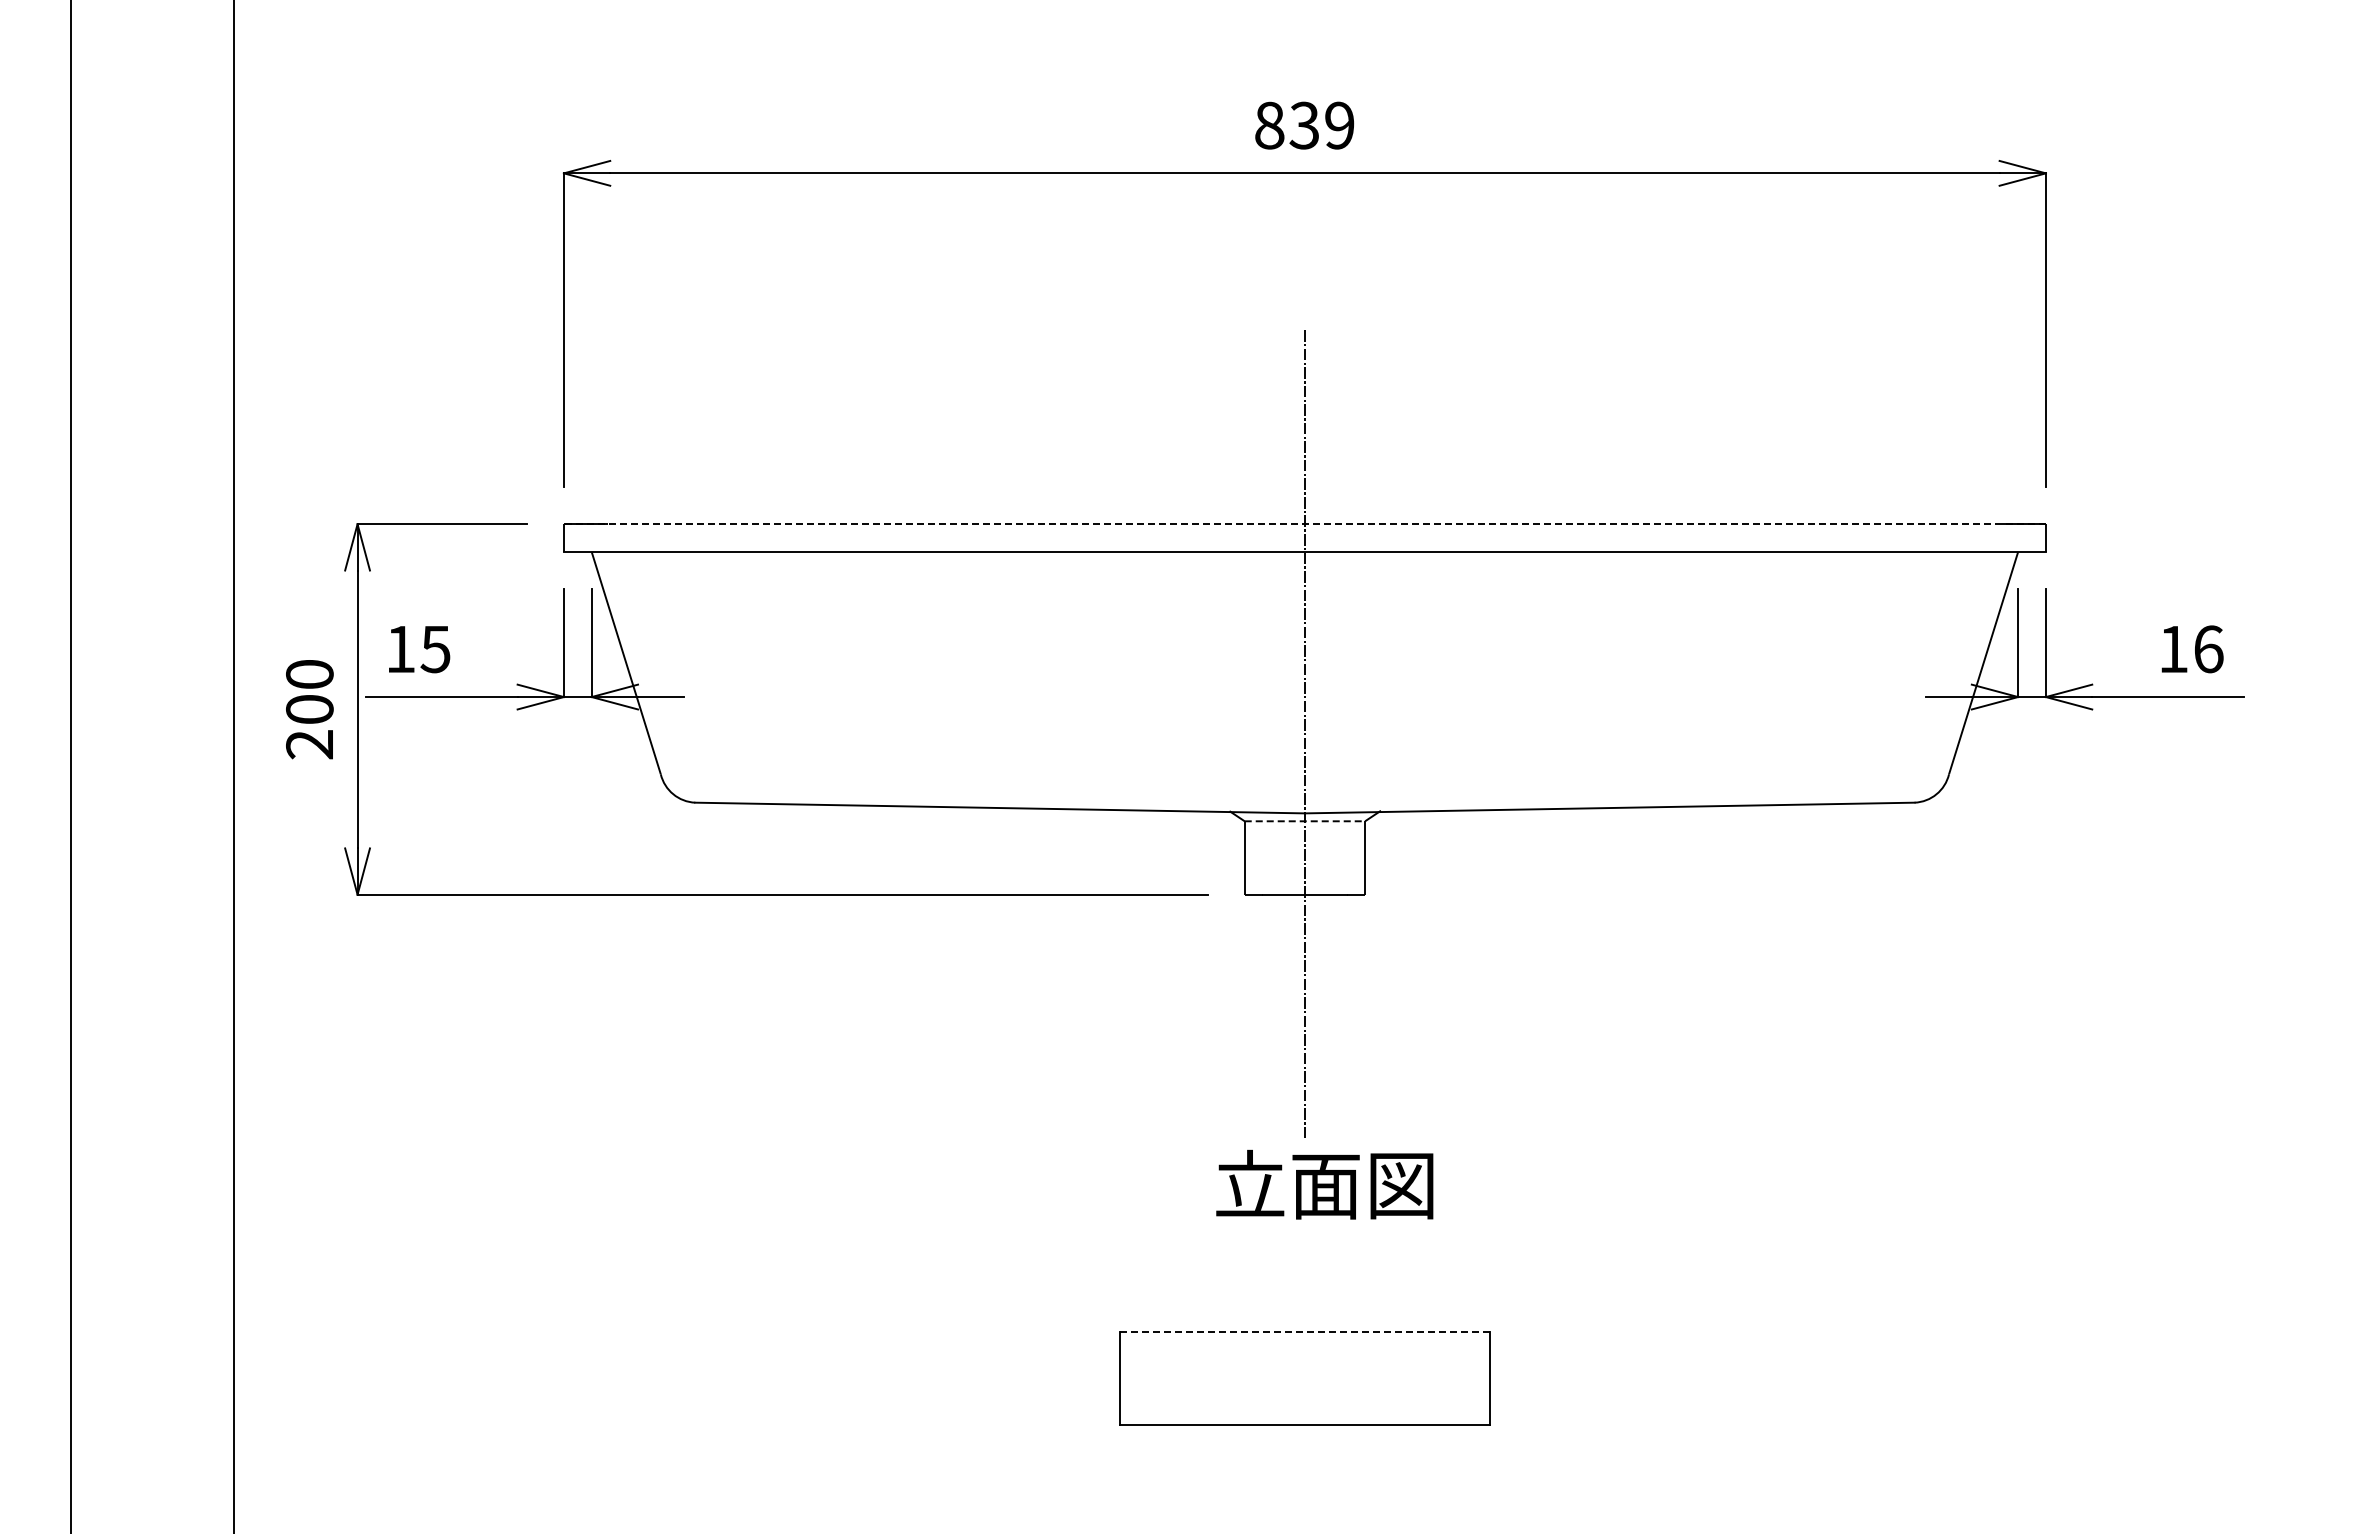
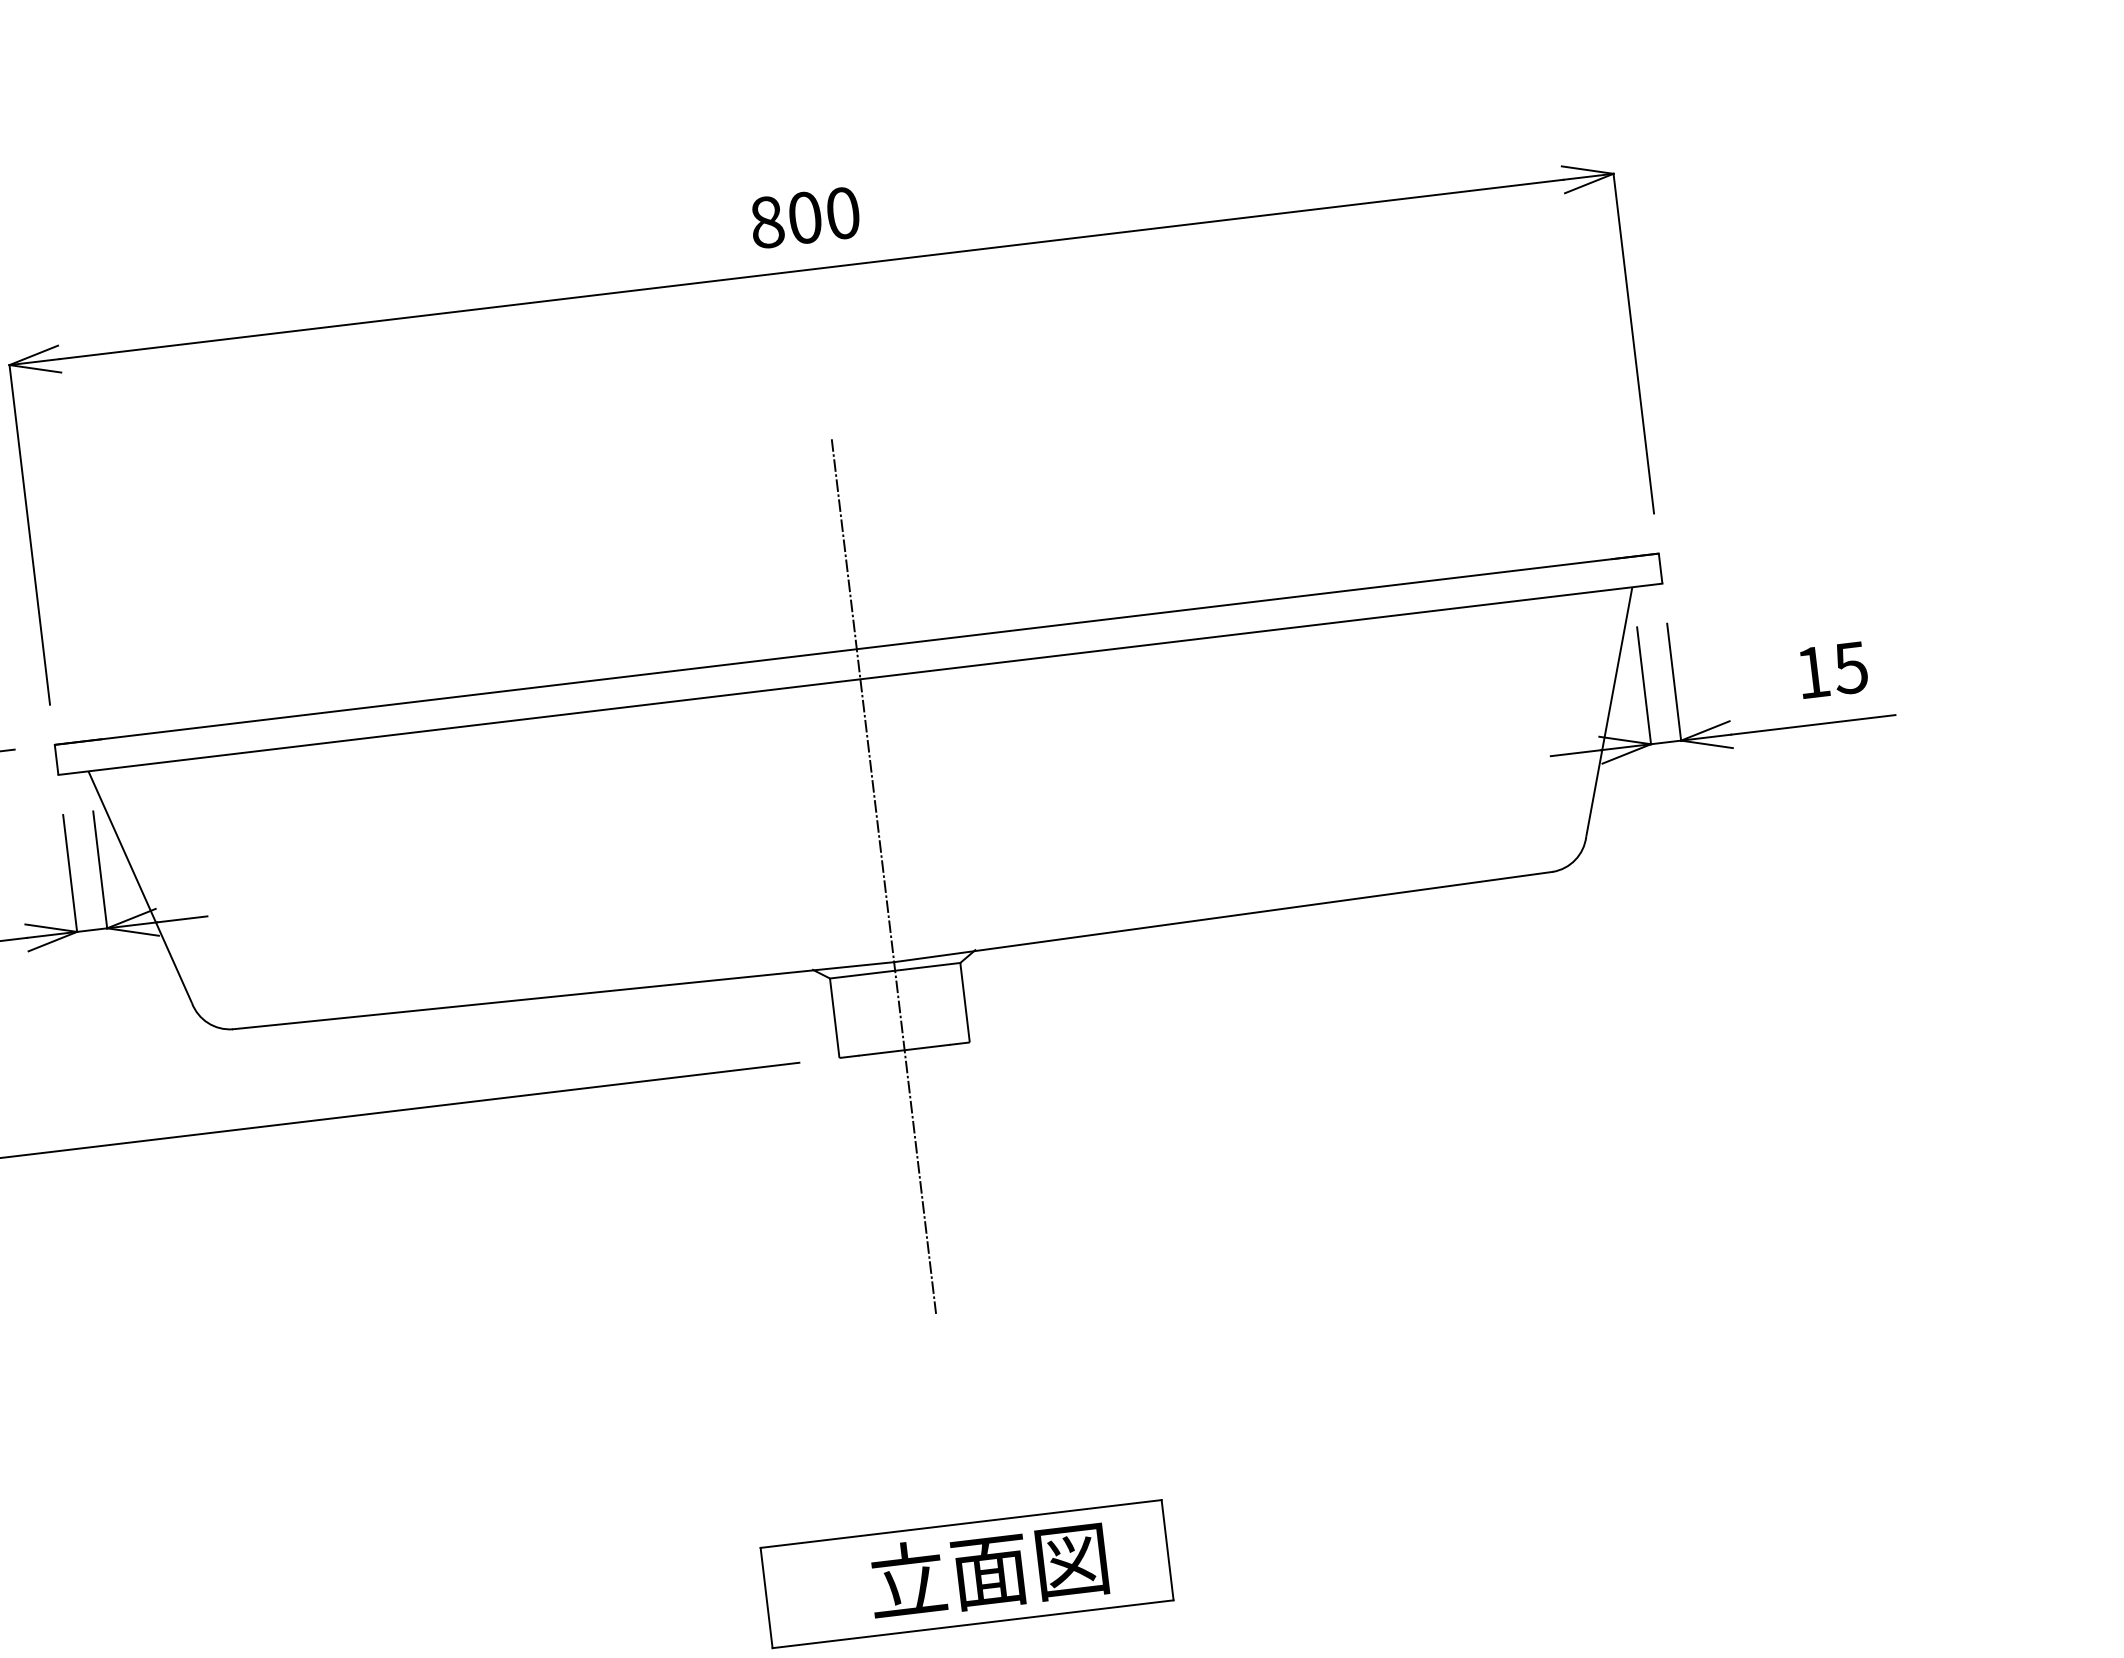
text: (1321, 125) -> (823, 215), 839 -> 800
line: (1304, 524) -> (856, 649), dashed -> solid
text: (2208, 649) -> (1850, 668), 16 -> 15
line: (1305, 821) -> (895, 970), dashed -> solid
text: (1324, 1184) -> (988, 1570), moved
line: (1304, 1332) -> (960, 1524), dashed -> solid

